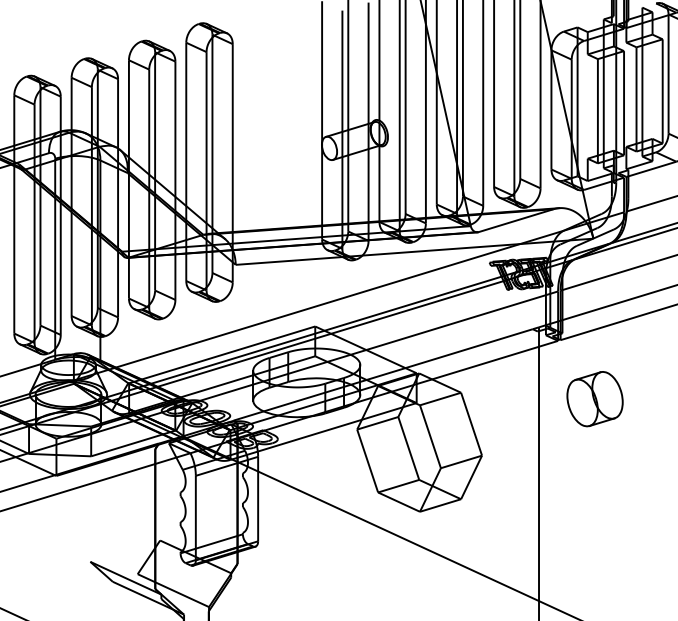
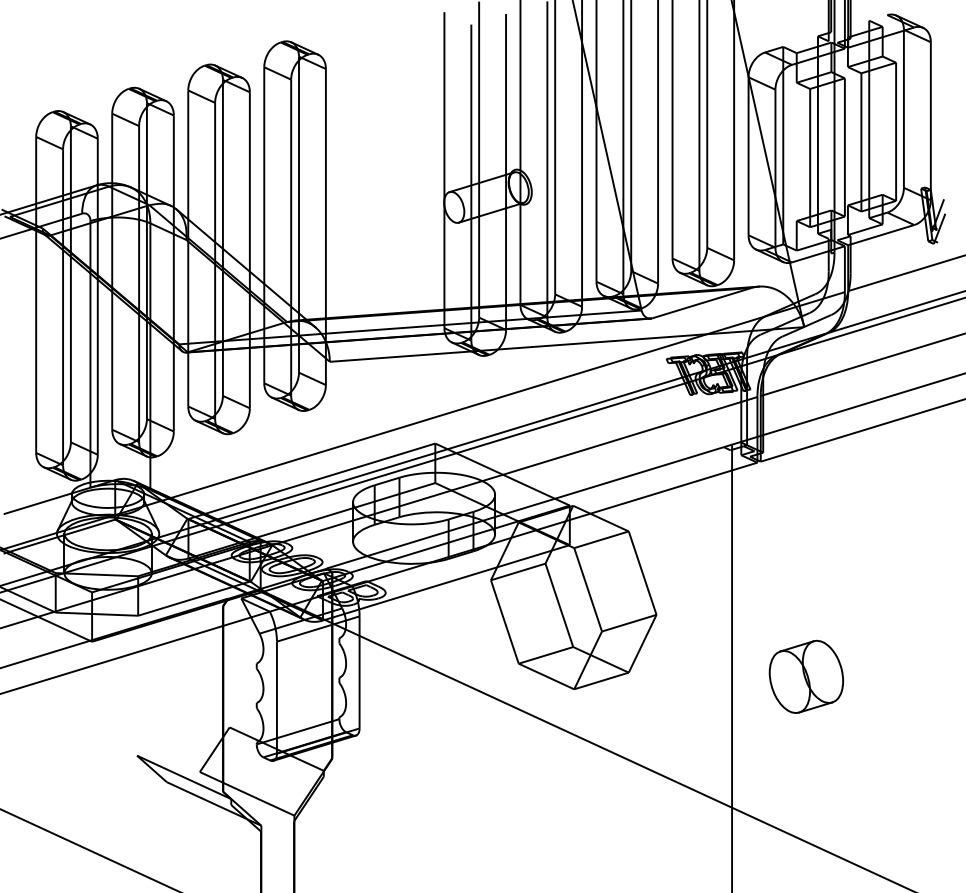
part: (594, 398) -> (805, 676), moved

